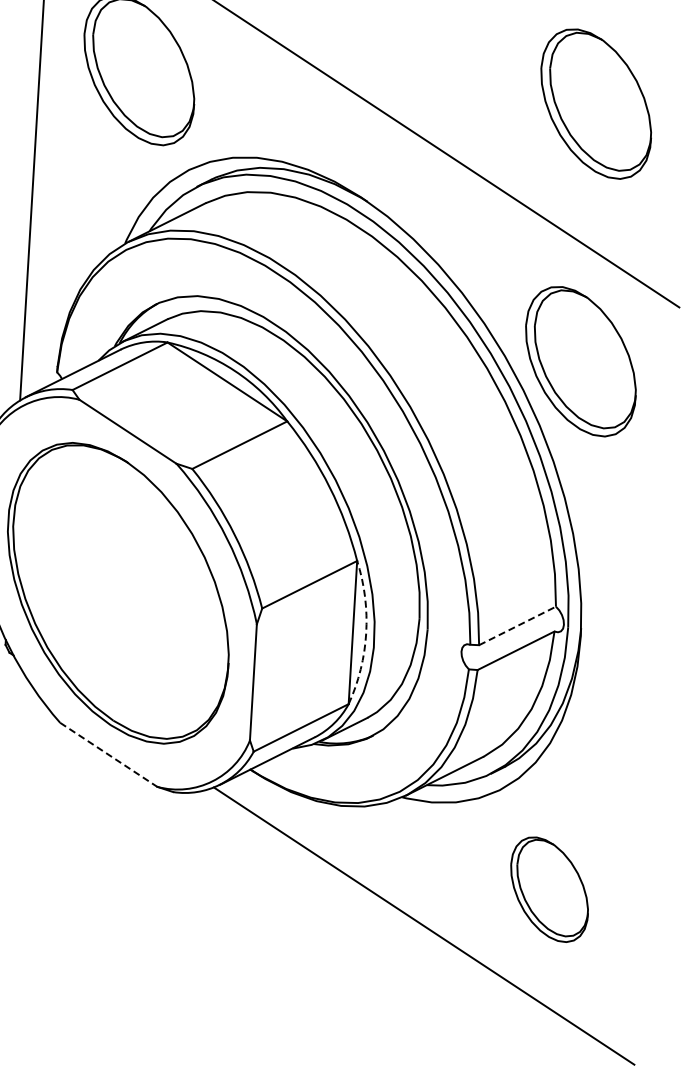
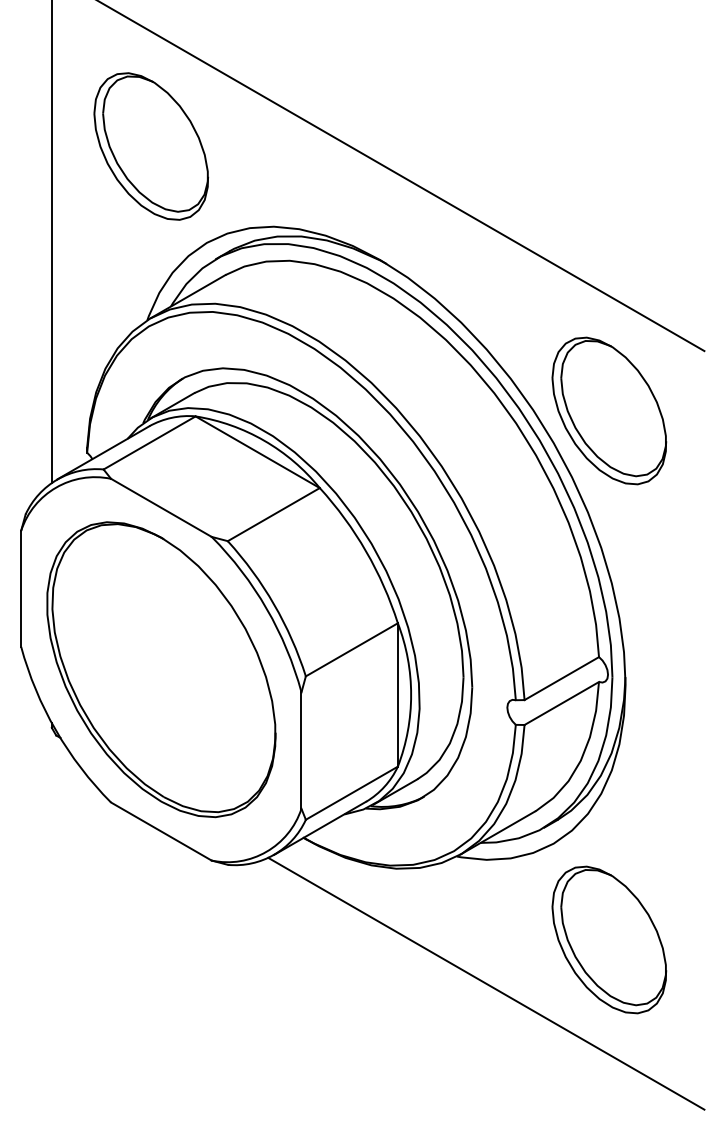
part: (596, 103) -> (609, 152), removed
line: (517, 625) -> (561, 678), dashed -> solid
arc: (366, 632) -> (411, 694), dashed -> solid
line: (108, 754) -> (161, 831), dashed -> solid
part: (549, 889) -> (609, 939), size x1.43

